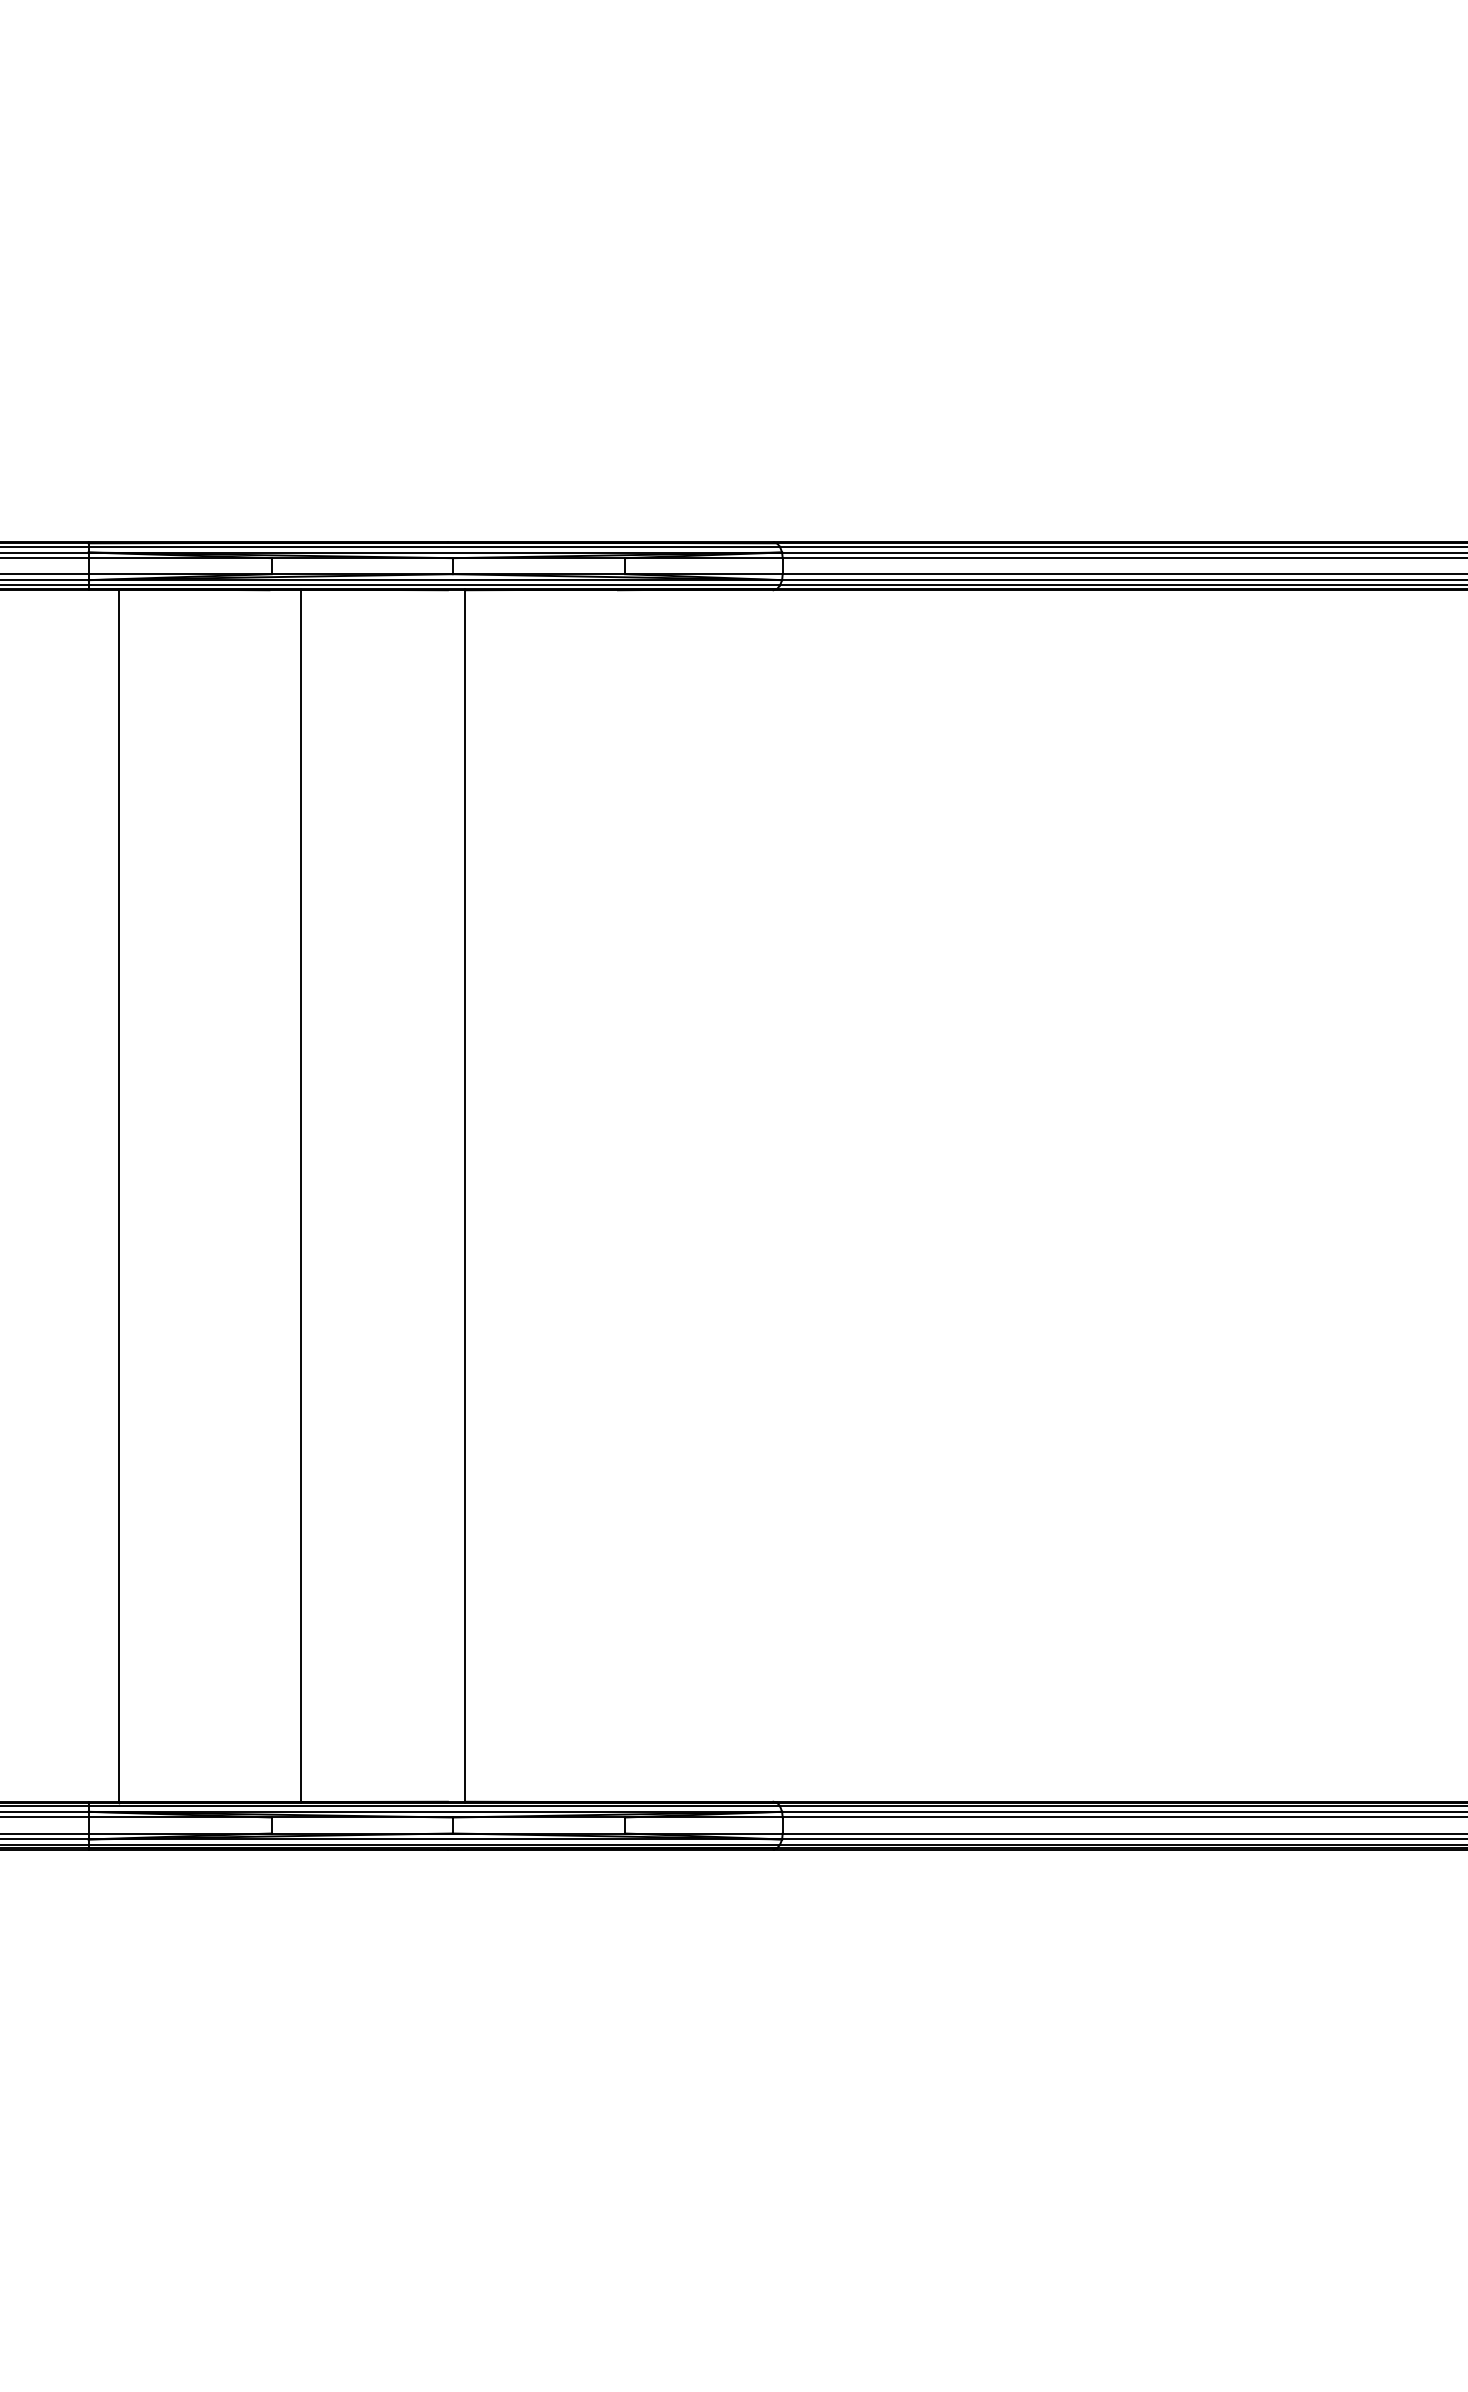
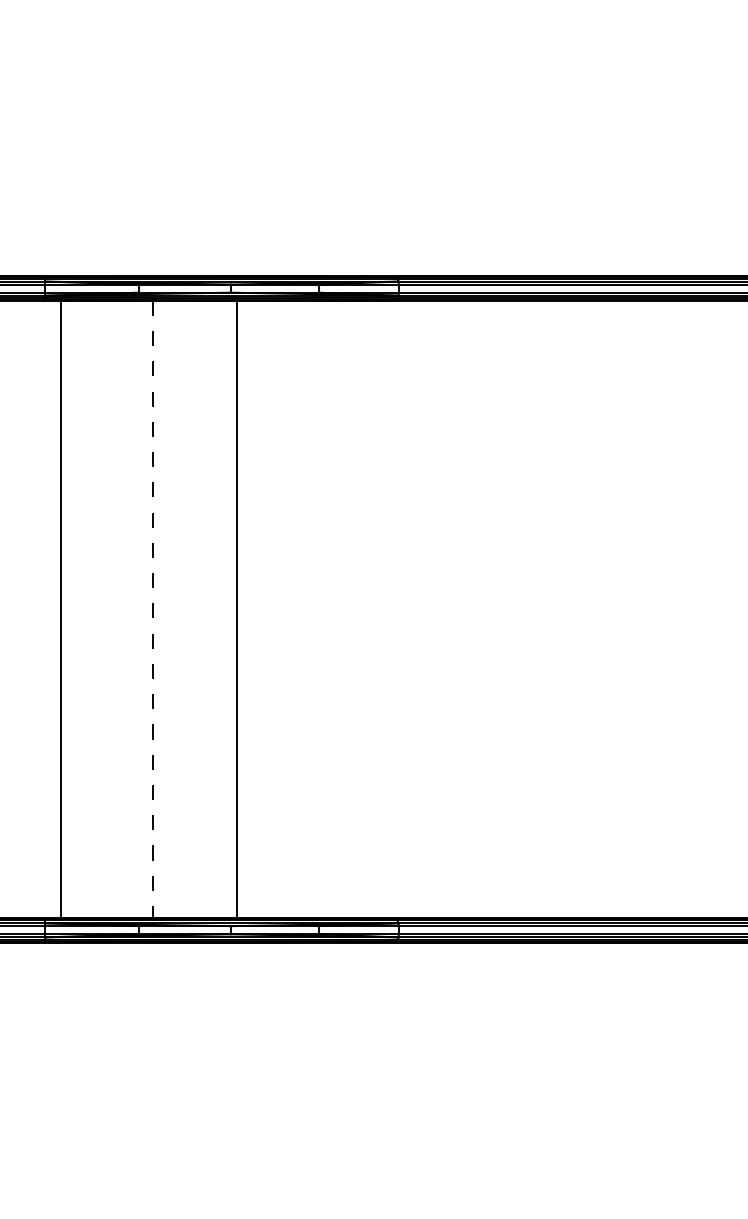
line: (301, 1196) -> (153, 609), solid -> dashed

